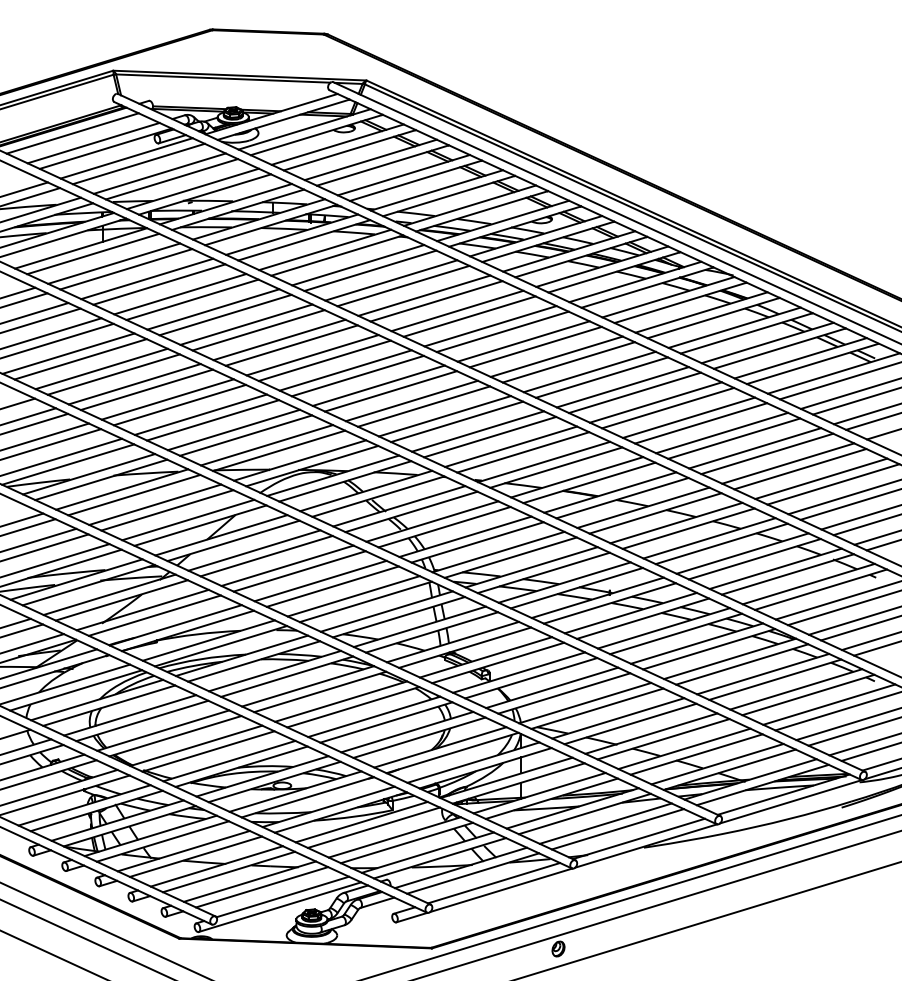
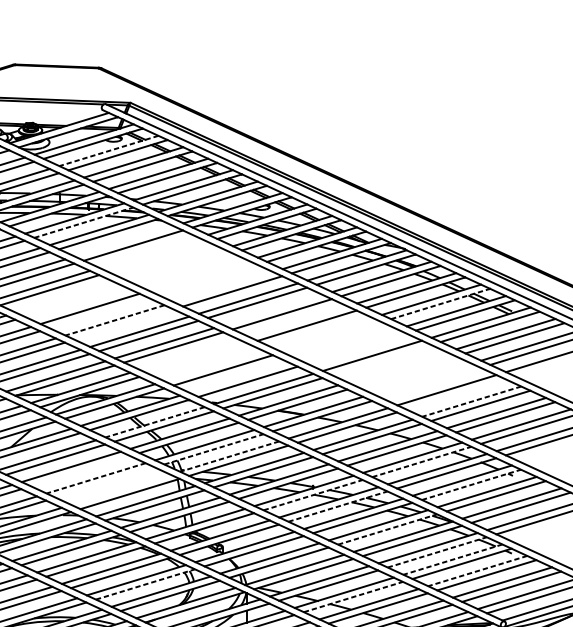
line: (337, 144) -> (108, 150), solid -> dashed
line: (304, 240) -> (84, 222), solid -> dashed
line: (358, 265) -> (124, 241), removed
line: (391, 280) -> (149, 252), removed
line: (403, 285) -> (158, 256), removed
line: (424, 295) -> (174, 264), removed
line: (436, 301) -> (183, 268), removed
line: (457, 310) -> (198, 275), removed
line: (469, 316) -> (207, 279), removed
line: (490, 326) -> (223, 287), removed
line: (279, 339) -> (65, 297), removed
line: (291, 345) -> (74, 301), removed
line: (779, 348) -> (440, 303), solid -> dashed
line: (556, 356) -> (273, 309), removed
line: (324, 360) -> (99, 312), removed
line: (345, 370) -> (114, 320), solid -> dashed
line: (589, 371) -> (297, 321), removed
line: (357, 375) -> (123, 324), removed
line: (622, 387) -> (322, 333), removed
line: (635, 392) -> (332, 336), removed
line: (655, 402) -> (347, 344), removed
line: (668, 407) -> (357, 348), removed
line: (444, 416) -> (189, 354), removed
line: (457, 421) -> (198, 358), removed
line: (701, 423) -> (381, 360), removed
line: (478, 431) -> (214, 366), removed
line: (722, 432) -> (397, 366), removed
line: (734, 438) -> (406, 371), removed
line: (511, 446) -> (239, 377), removed
line: (755, 448) -> (422, 378), removed
line: (767, 453) -> (431, 382), removed
line: (800, 469) -> (456, 394), removed
line: (820, 478) -> (471, 401), solid -> dashed
line: (398, 506) -> (154, 422), solid -> dashed
line: (478, 542) -> (214, 449), solid -> dashed
line: (498, 552) -> (229, 456), solid -> dashed
line: (755, 559) -> (422, 462), solid -> dashed
line: (299, 571) -> (80, 471), removed
line: (320, 581) -> (96, 478), solid -> dashed
line: (332, 586) -> (105, 482), removed
line: (821, 589) -> (471, 484), solid -> dashed
line: (353, 596) -> (120, 489), removed
line: (610, 603) -> (313, 495), solid -> dashed
line: (643, 618) -> (338, 506), solid -> dashed
line: (709, 649) -> (387, 529), solid -> dashed
line: (775, 679) -> (437, 552), solid -> dashed
line: (795, 689) -> (452, 559), solid -> dashed
line: (828, 704) -> (477, 570), solid -> dashed
line: (386, 722) -> (145, 584), solid -> dashed
line: (664, 739) -> (354, 597), solid -> dashed

